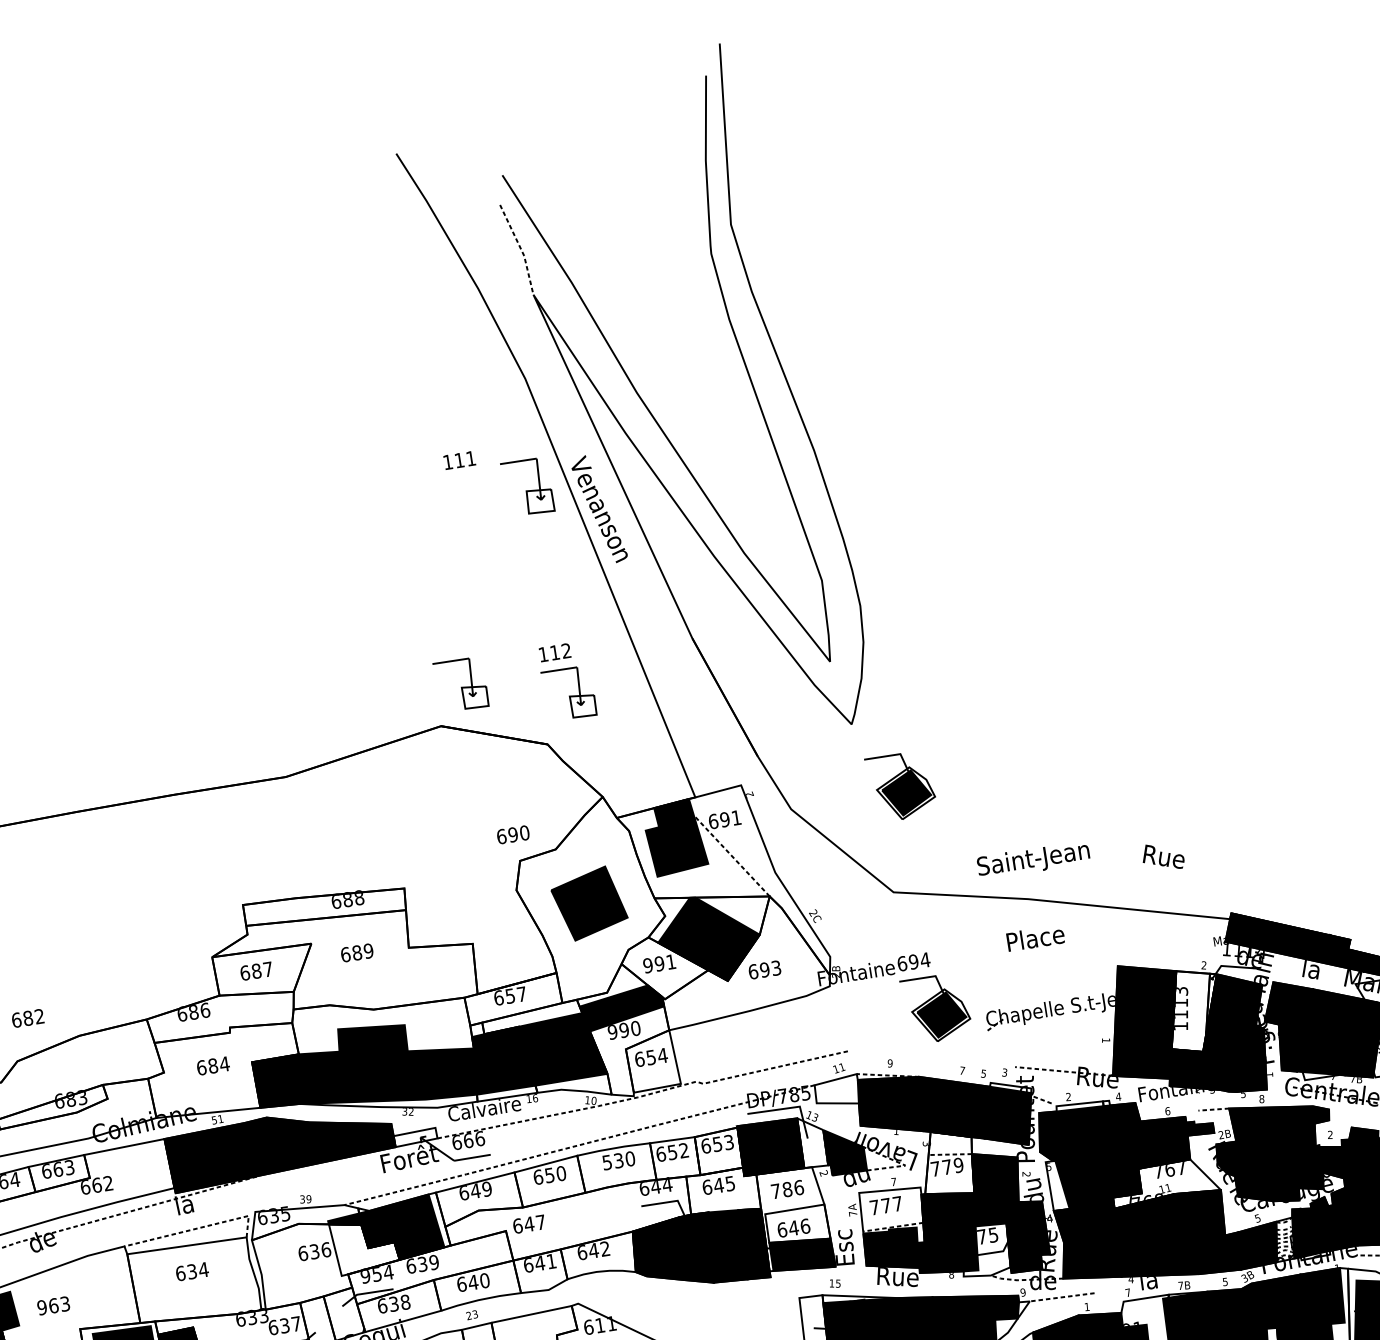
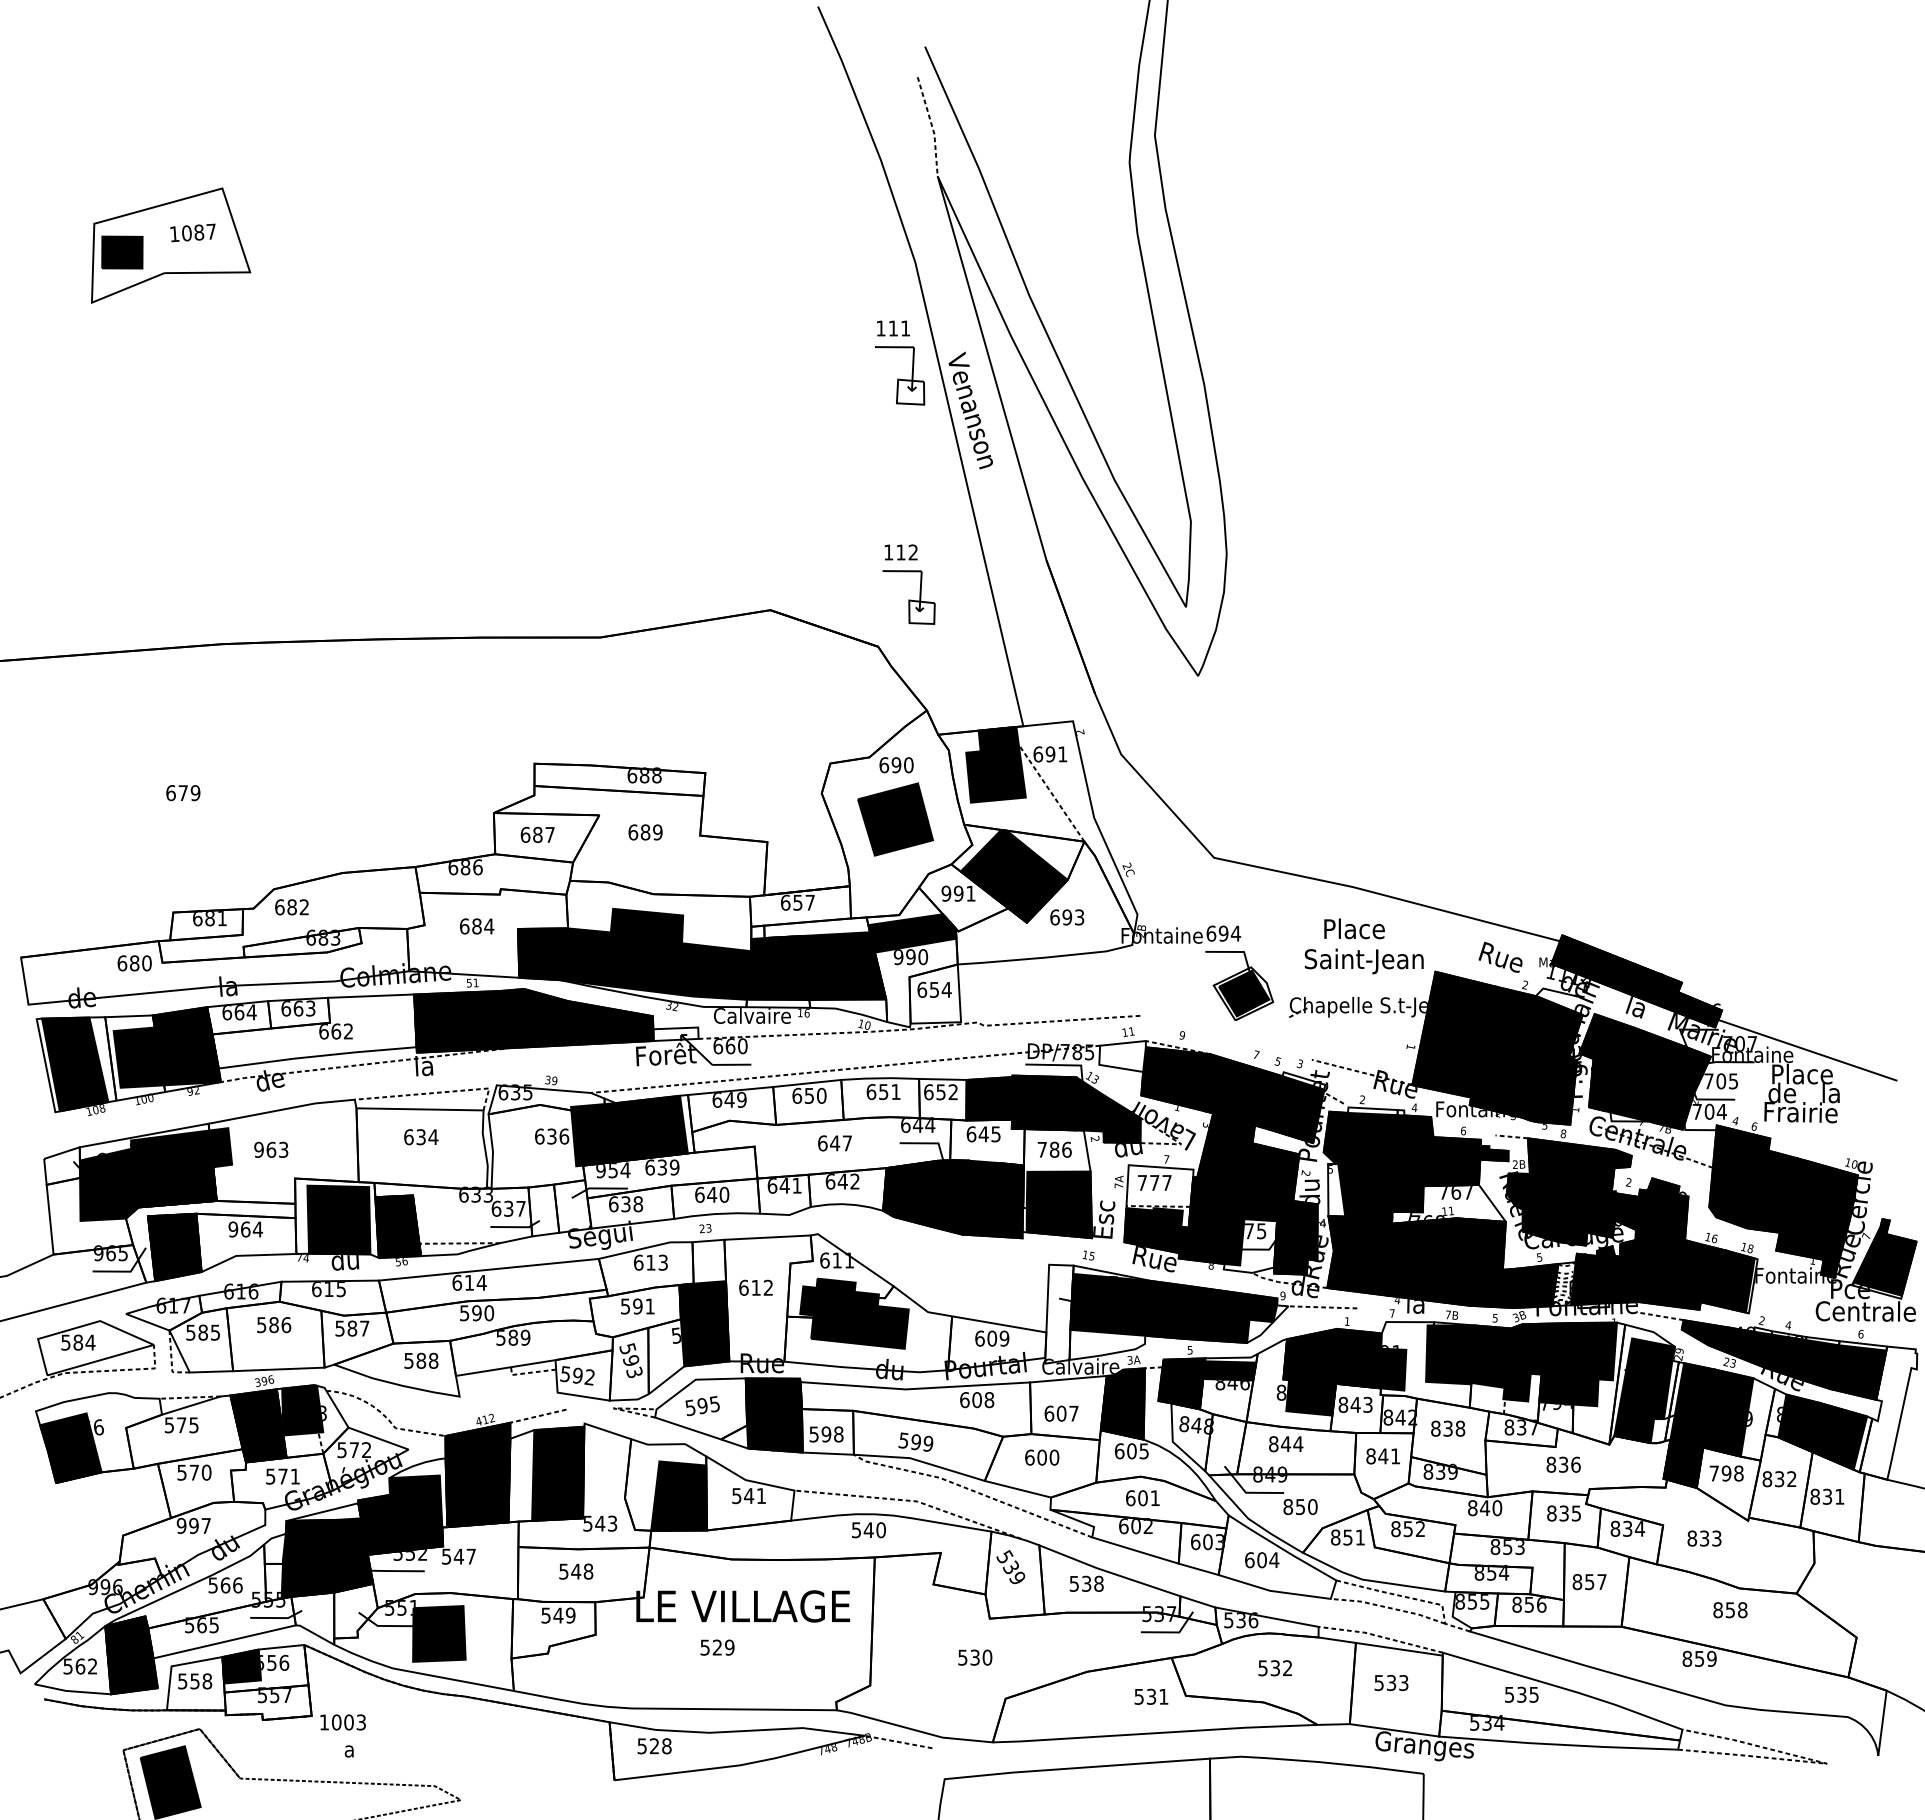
text: (459, 460) -> (893, 328), moved
part: (460, 684) -> (797, 570), removed
part: (901, 786) -> (1239, 748), removed
text: (513, 835) -> (896, 765), moved
text: (1162, 856) -> (1500, 956), moved
text: (1032, 860) -> (1363, 961), moved
fill: (1194, 1010) -> (1507, 1030), added
text: (27, 1018) -> (291, 907), moved
text: (479, 1138) -> (742, 1045), 666 -> 660
fill: (812, 1142) -> (1088, 1104), added
fill: (718, 1151) -> (989, 1098), added
text: (618, 1161) -> (883, 1092), 530 -> 651
fill: (947, 1162) -> (1225, 1148), added
text: (528, 1224) -> (834, 1143), moved
fill: (797, 1226) -> (1058, 1189), added
fill: (365, 1245) -> (605, 1138), added

